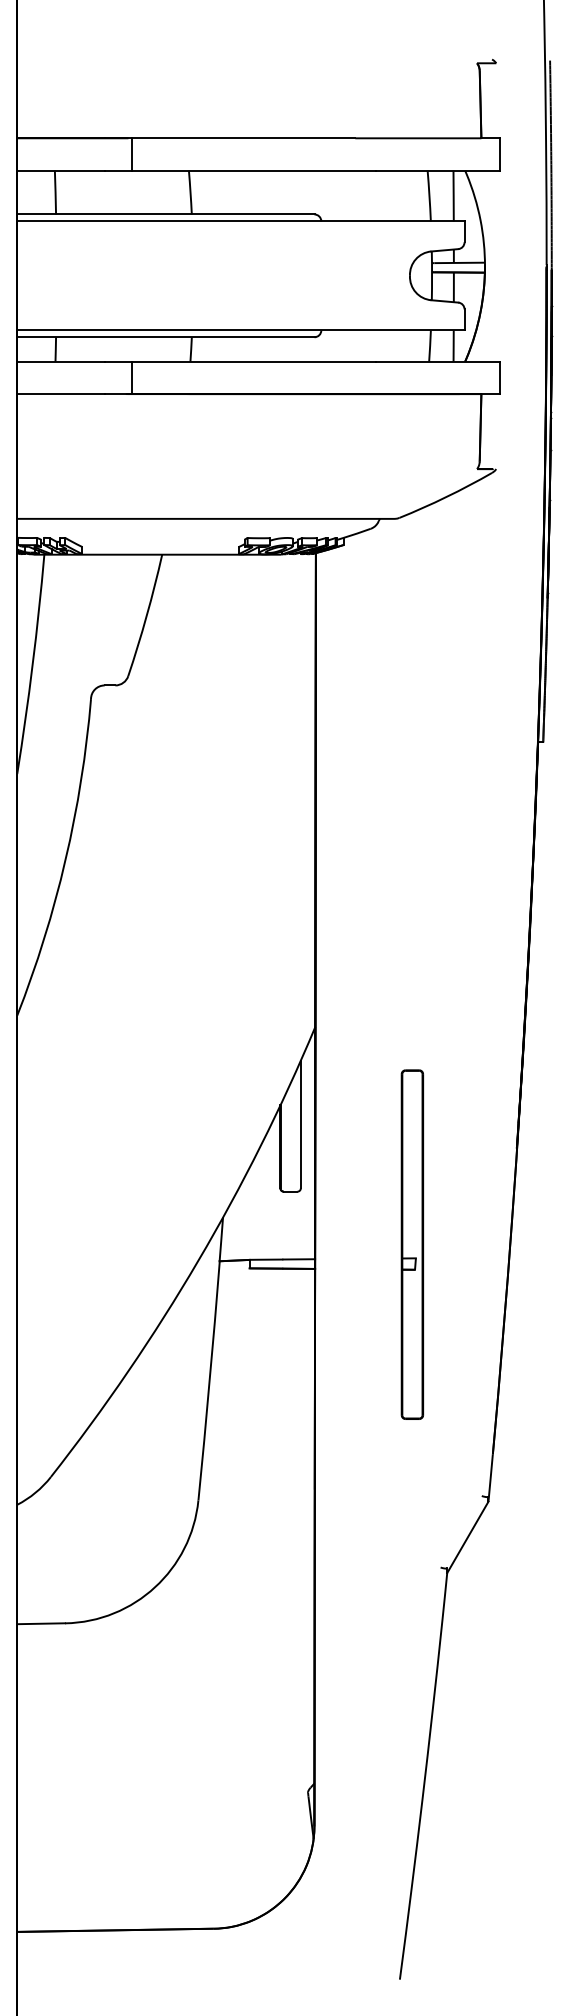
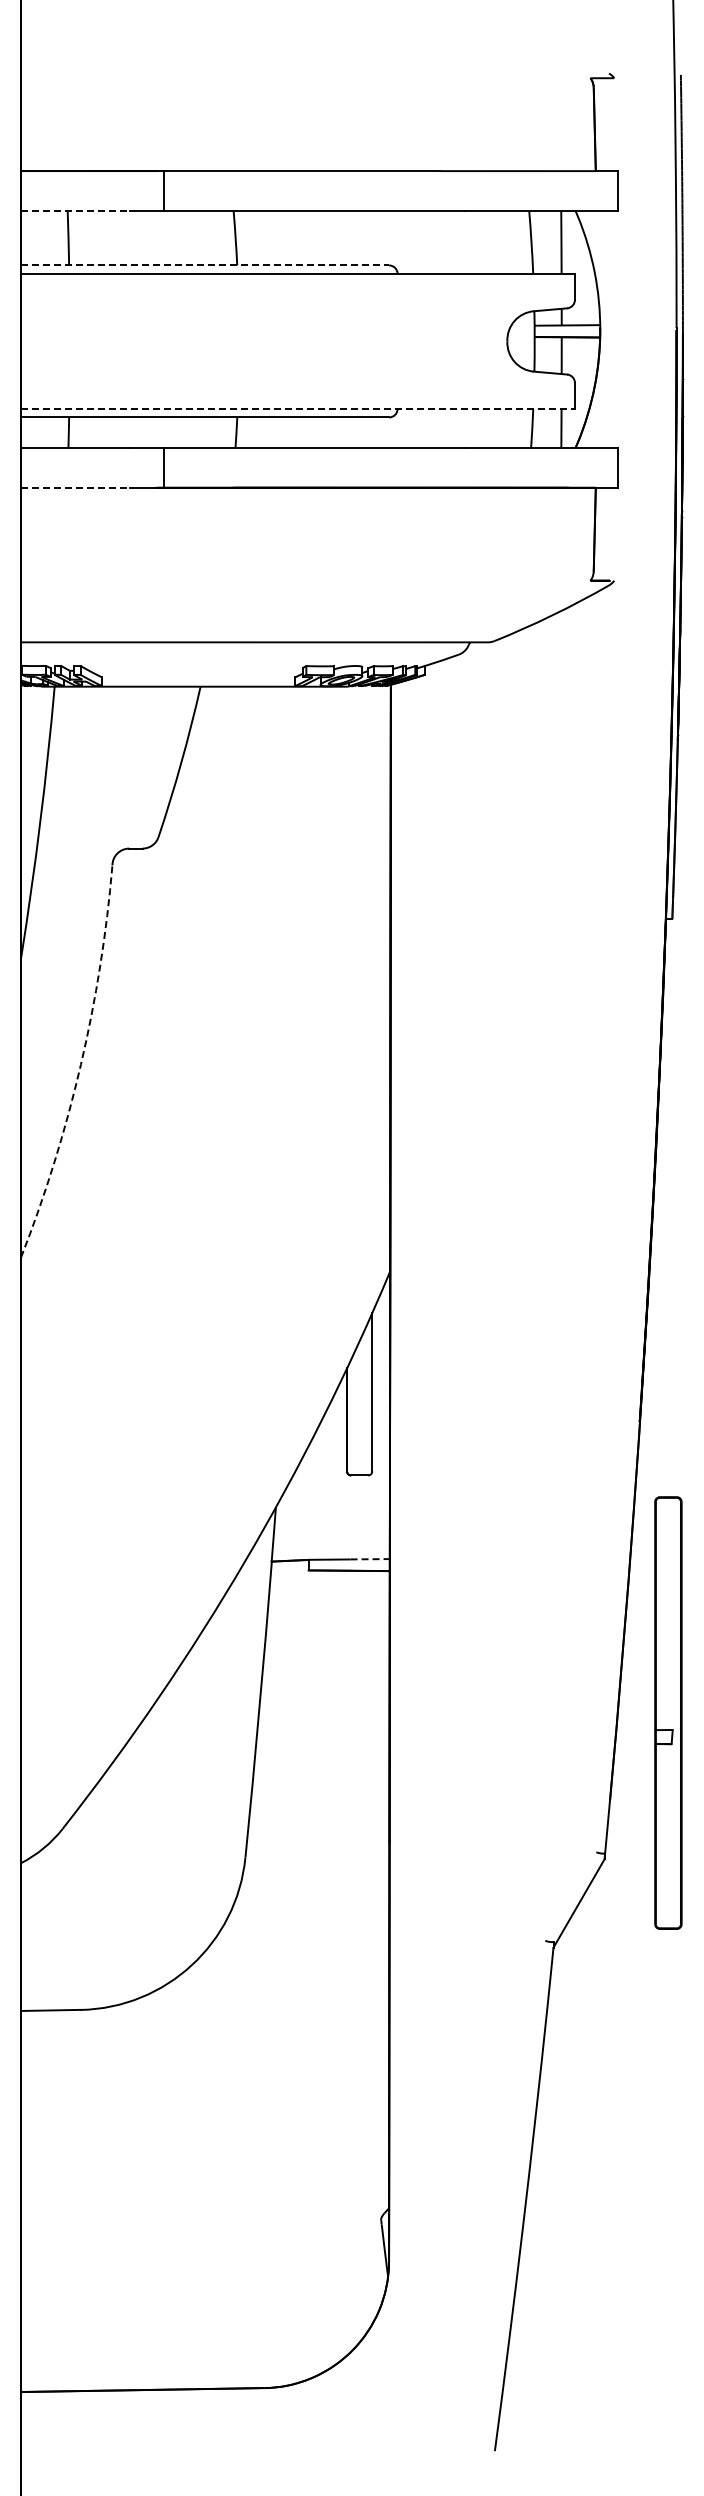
line: (61, 170) -> (75, 211), solid -> dashed
line: (166, 214) -> (205, 265), solid -> dashed
line: (241, 330) -> (298, 409), solid -> dashed
line: (61, 393) -> (75, 487), solid -> dashed
arc: (65, 859) -> (80, 1064), solid -> dashed
part: (412, 1244) -> (668, 1712), moved
line: (299, 1259) -> (370, 1559), solid -> dashed

